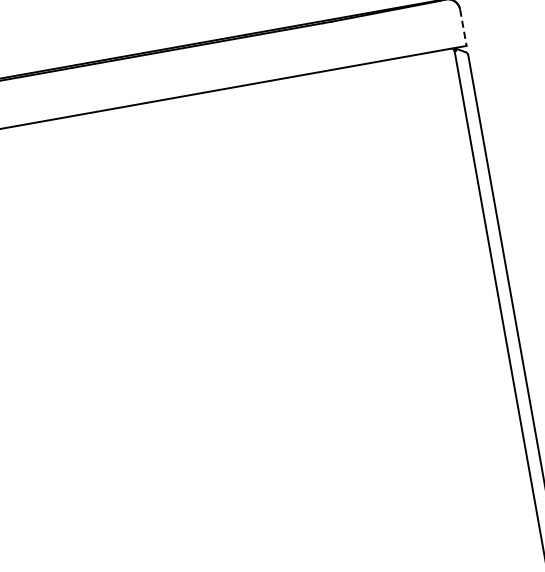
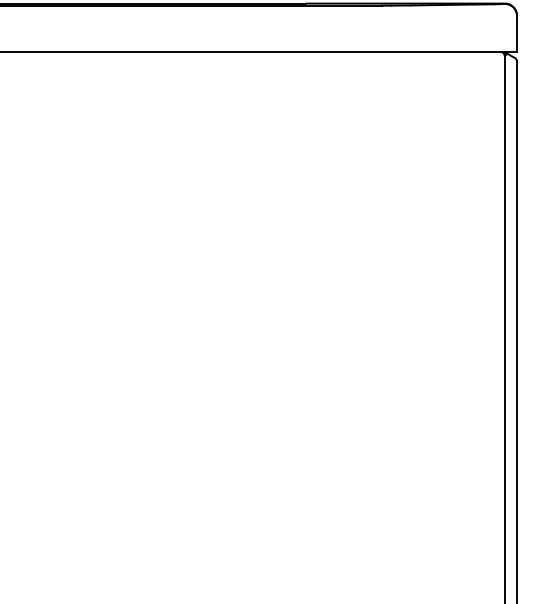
line: (463, 28) -> (517, 34), dashed -> solid

